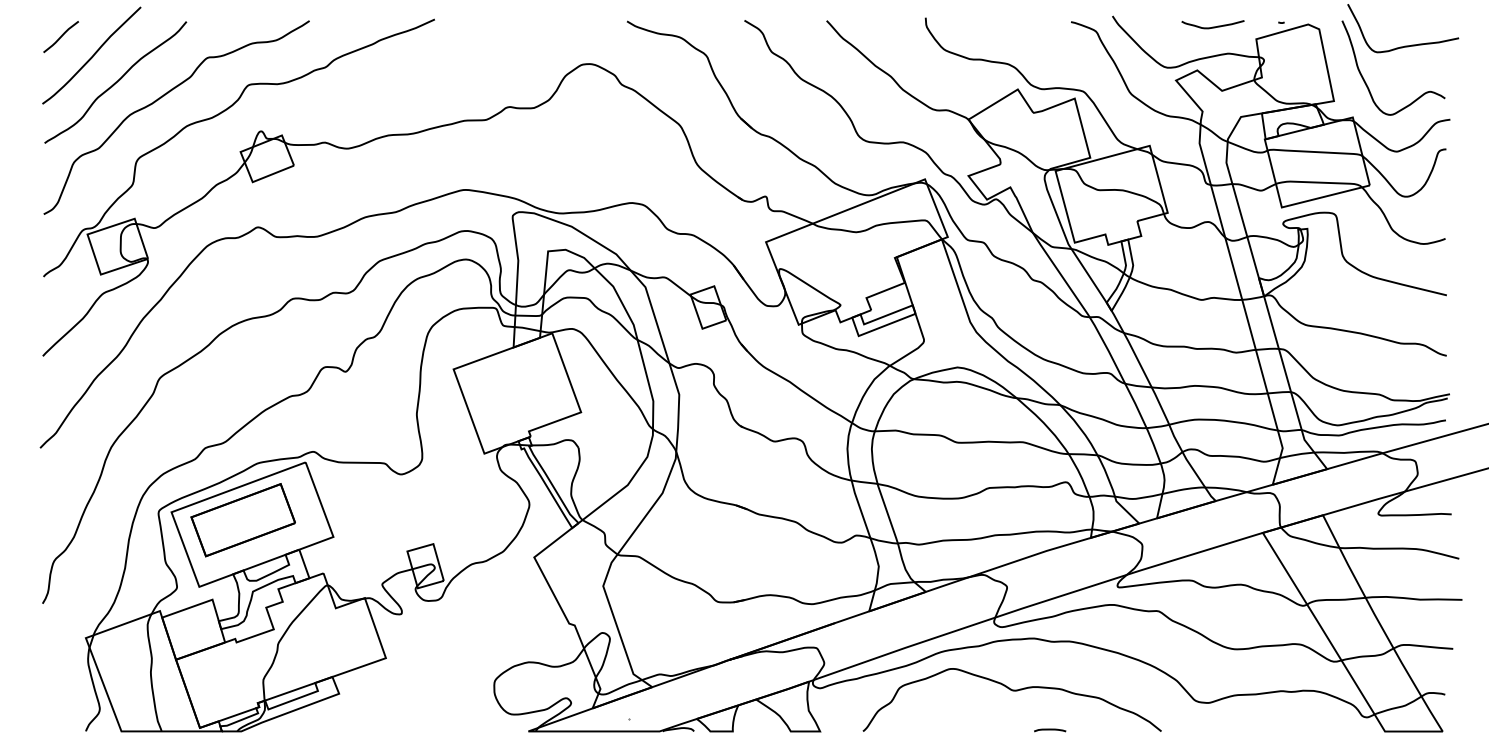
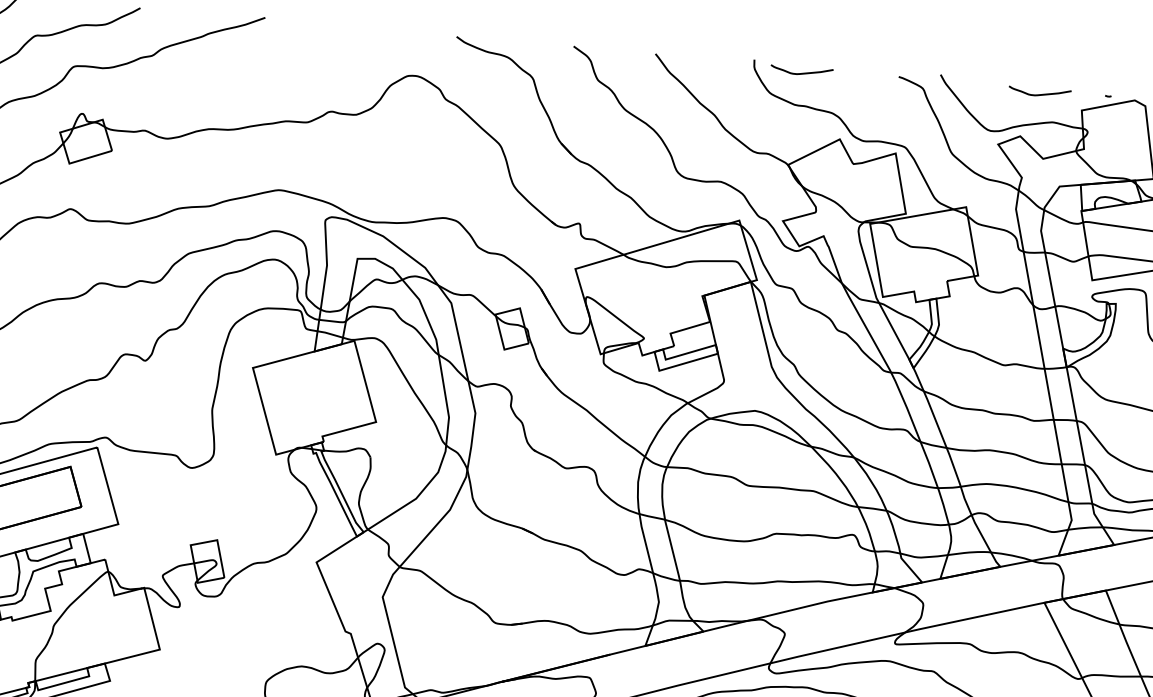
curve: (973, 26) -> (801, 72), added

